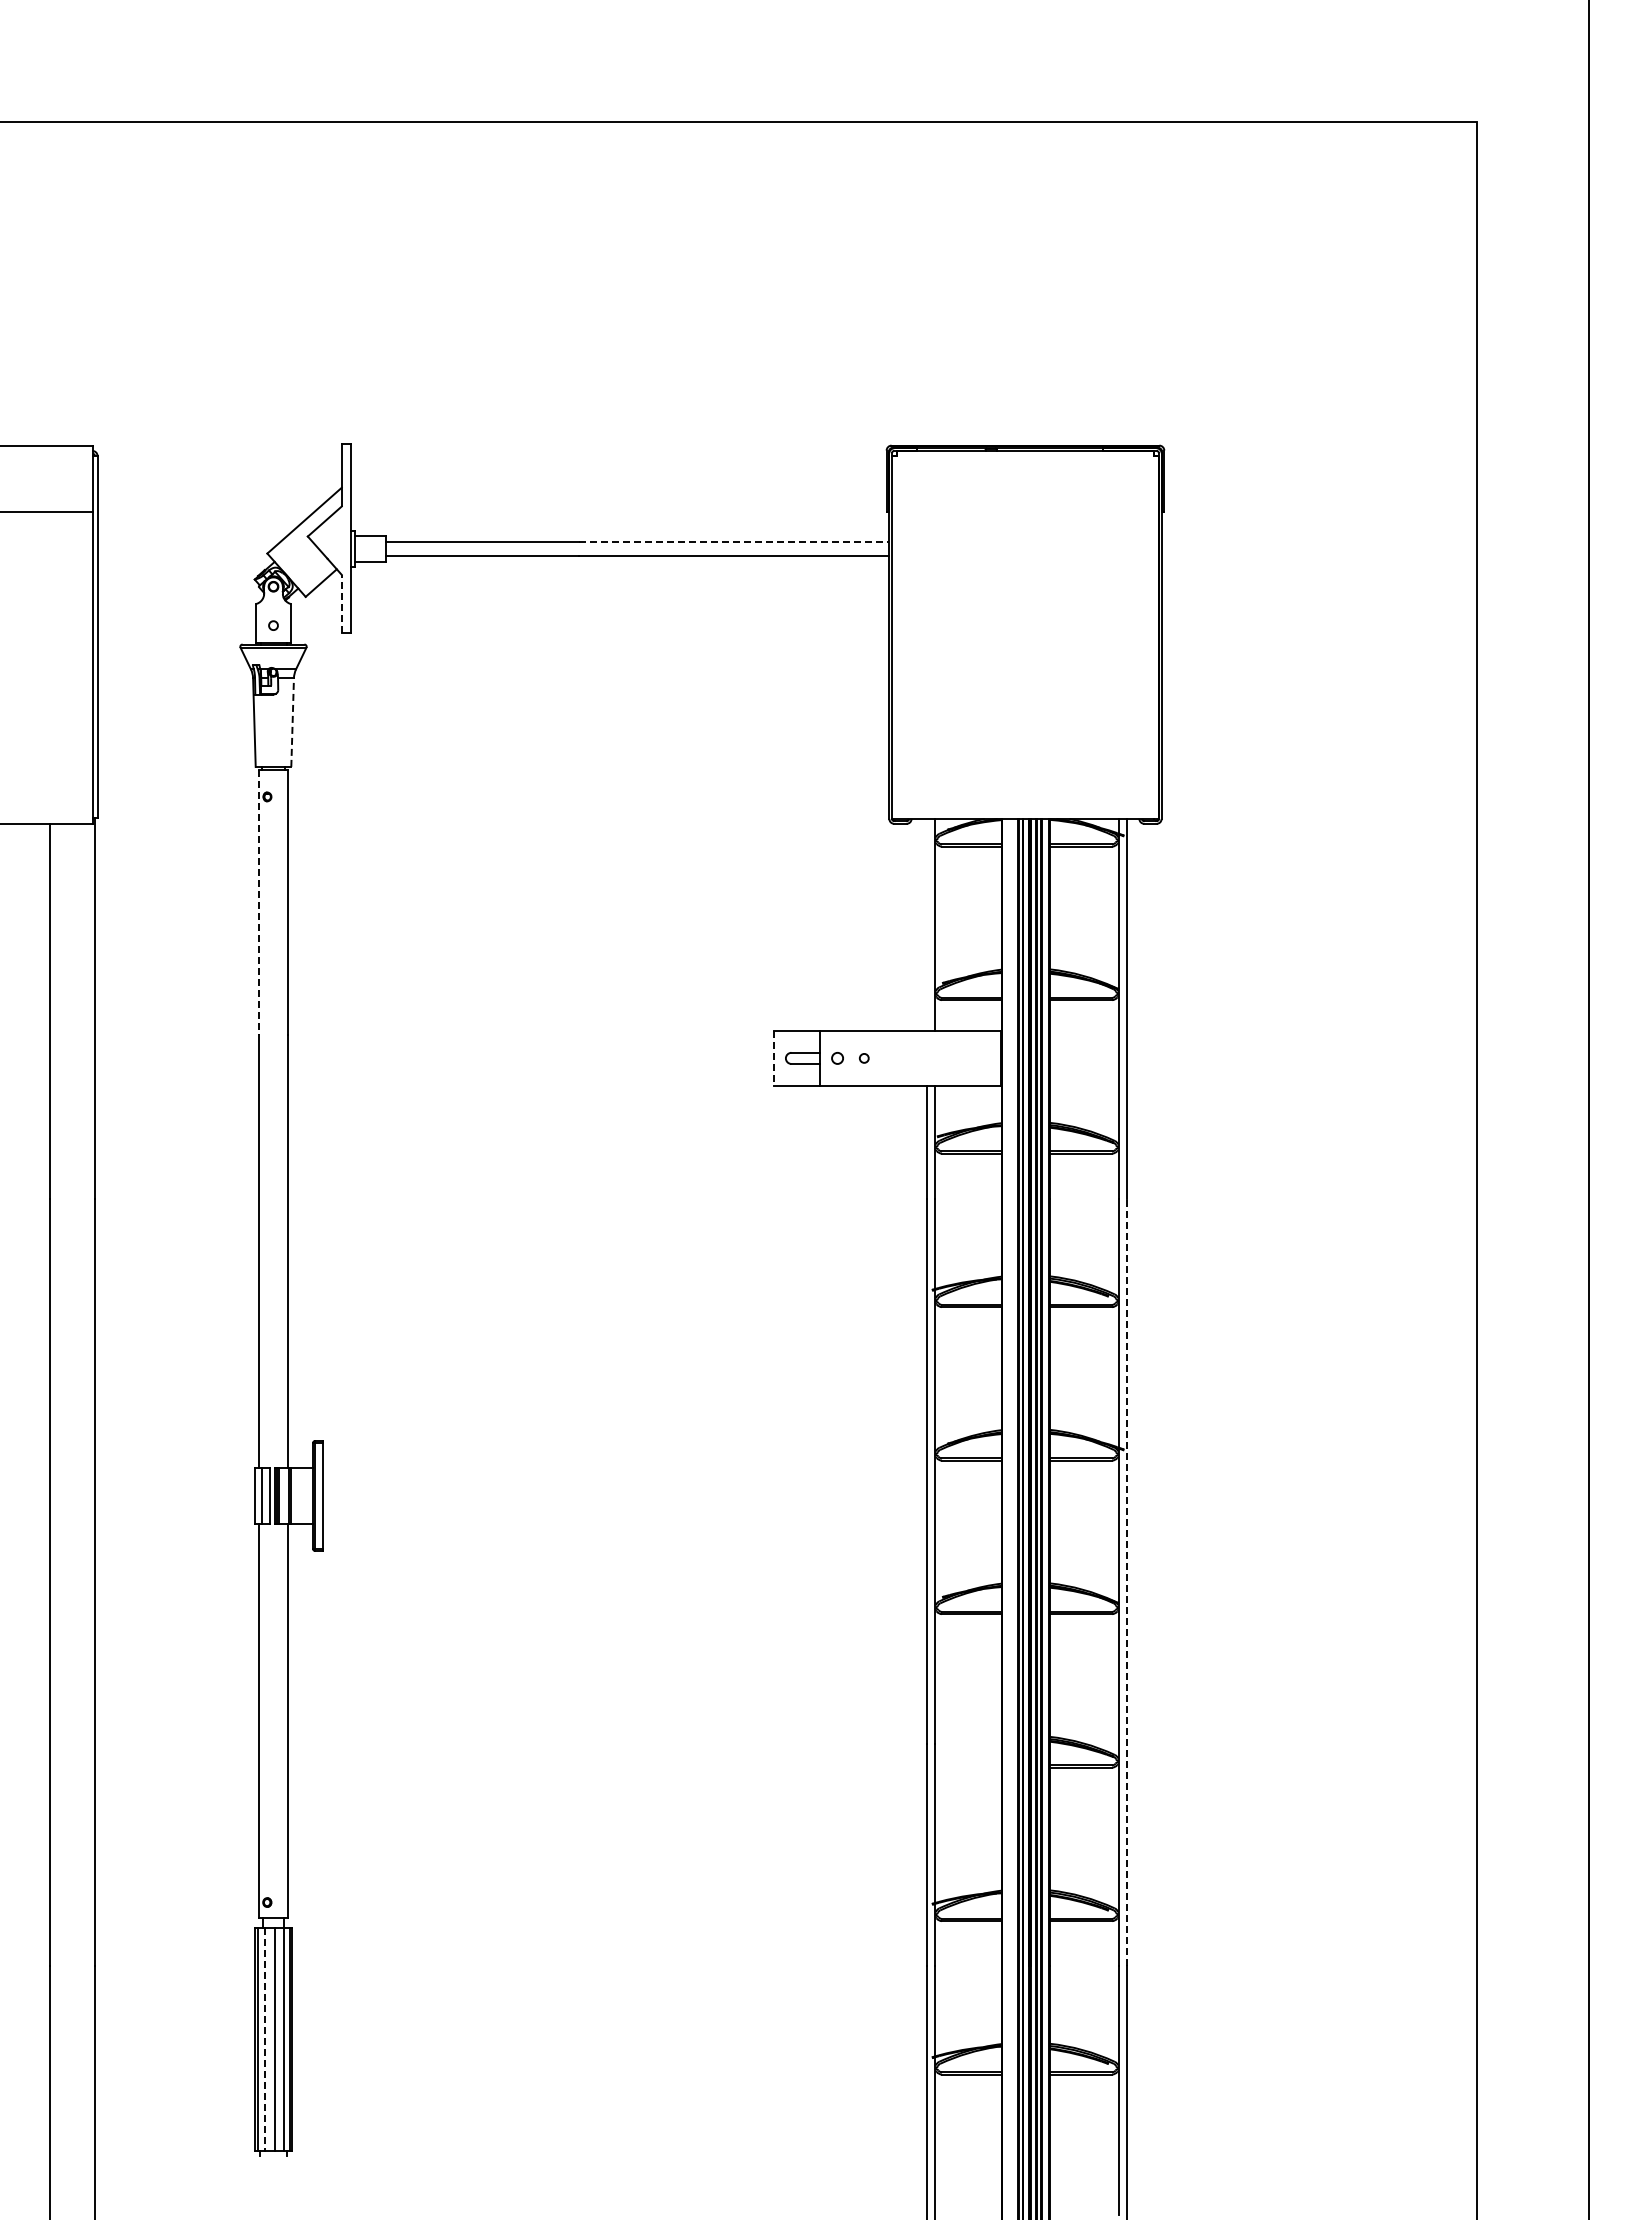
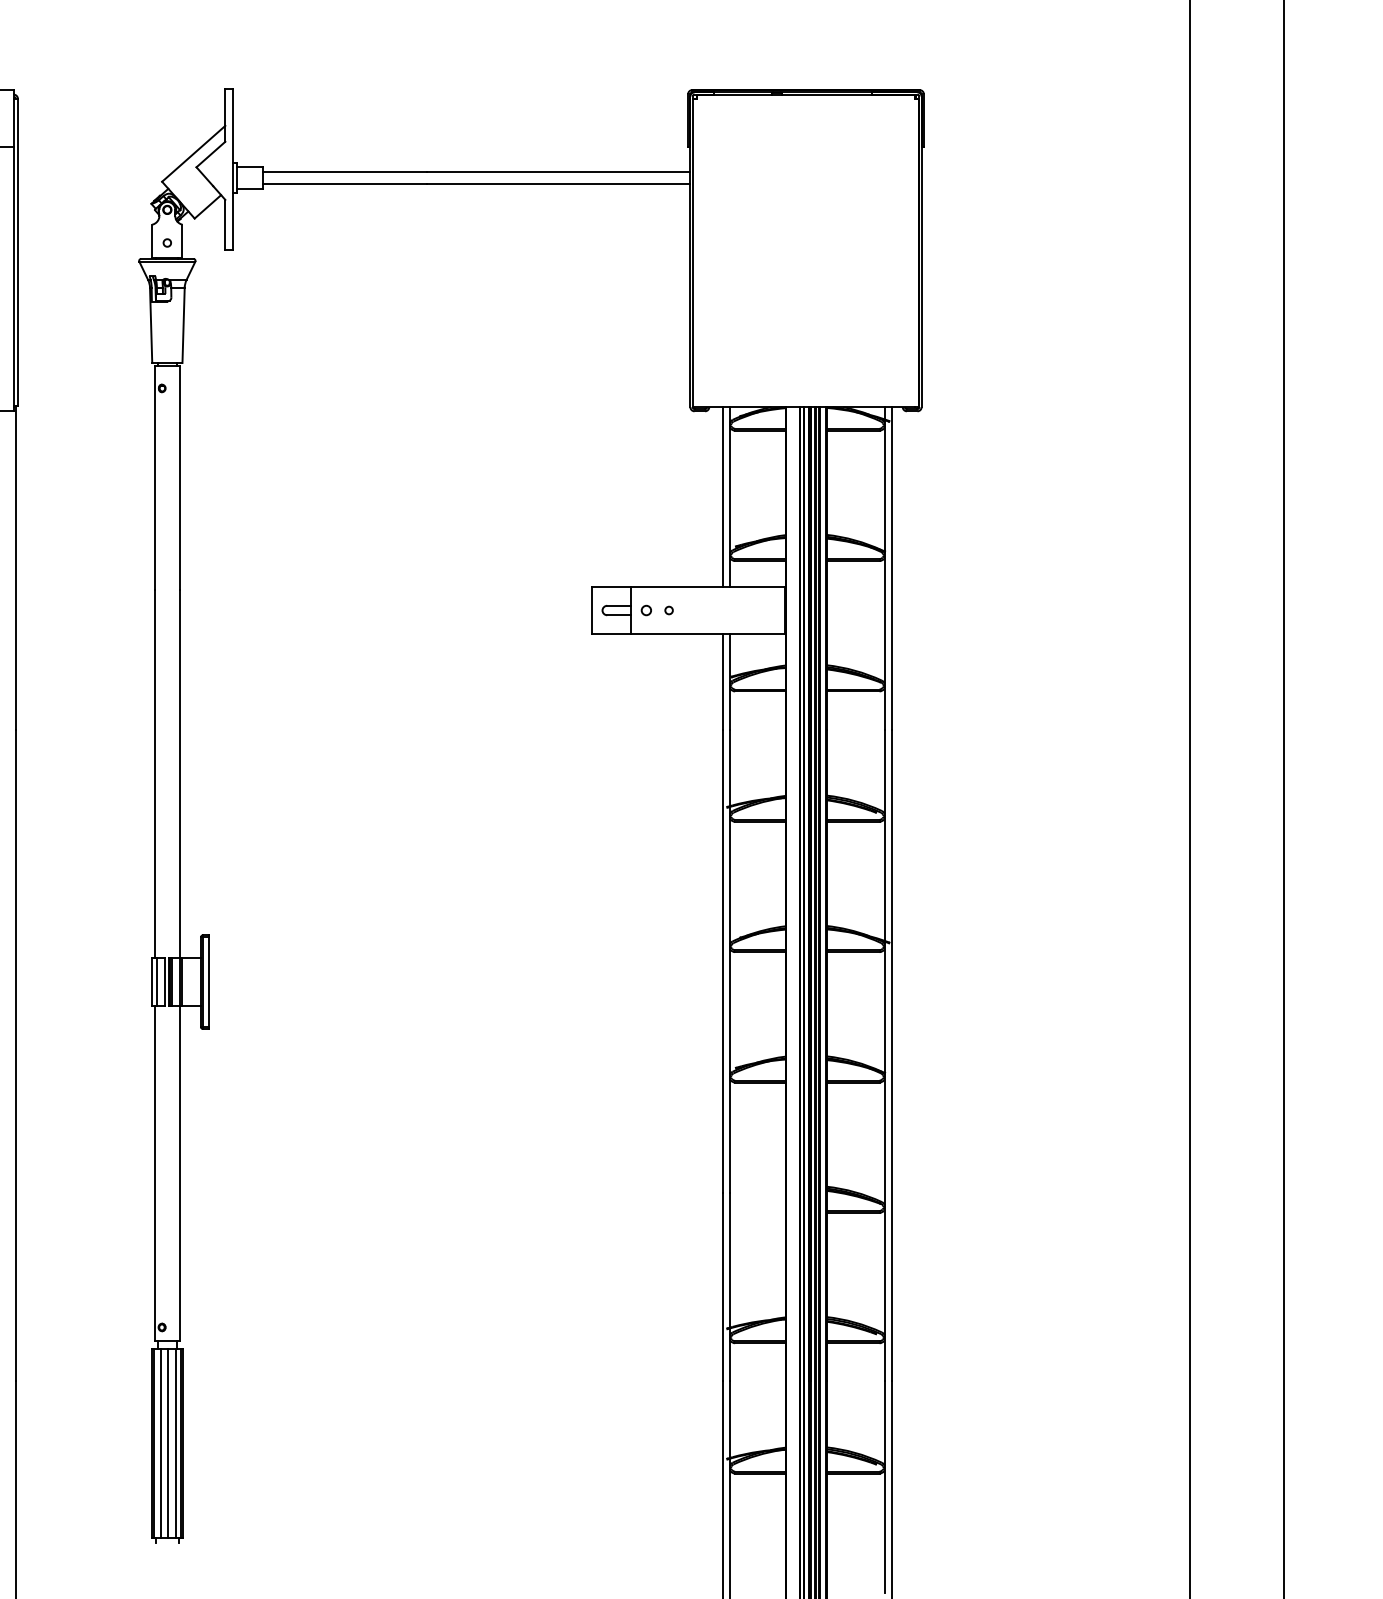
line: (734, 542) -> (558, 172), dashed -> solid
line: (341, 603) -> (225, 224), dashed -> solid
line: (292, 722) -> (183, 325), dashed -> solid
line: (259, 902) -> (155, 478), dashed -> solid
line: (927, 924) -> (722, 496), added
line: (773, 1058) -> (592, 610), dashed -> solid
line: (1126, 1582) -> (891, 1055), dashed -> solid
line: (265, 2039) -> (160, 1443), dashed -> solid

